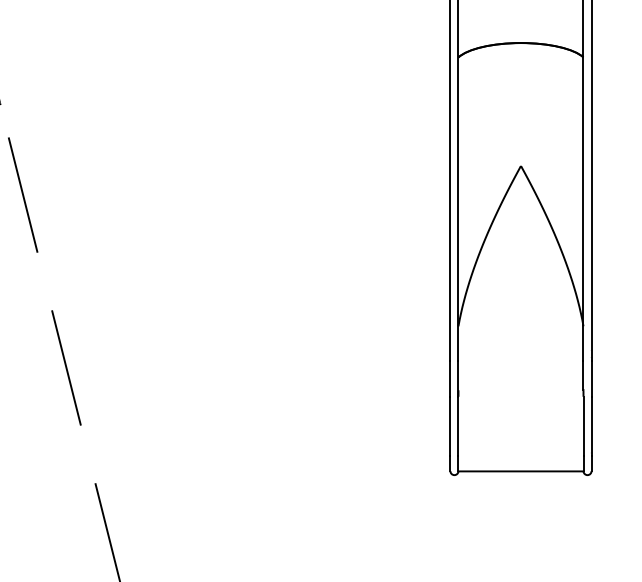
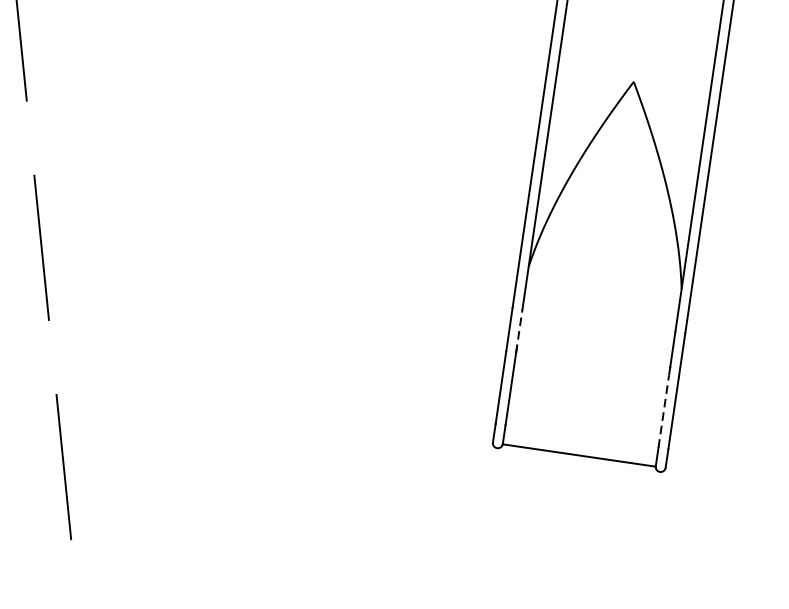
line: (458, 378) -> (519, 330), solid -> dashed
line: (583, 426) -> (663, 411), solid -> dashed

